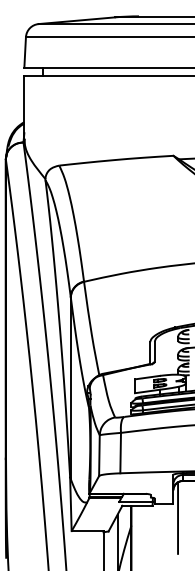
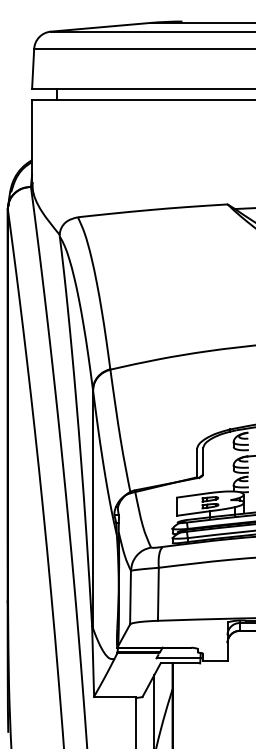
line: (178, 517) -> (234, 678), removed

